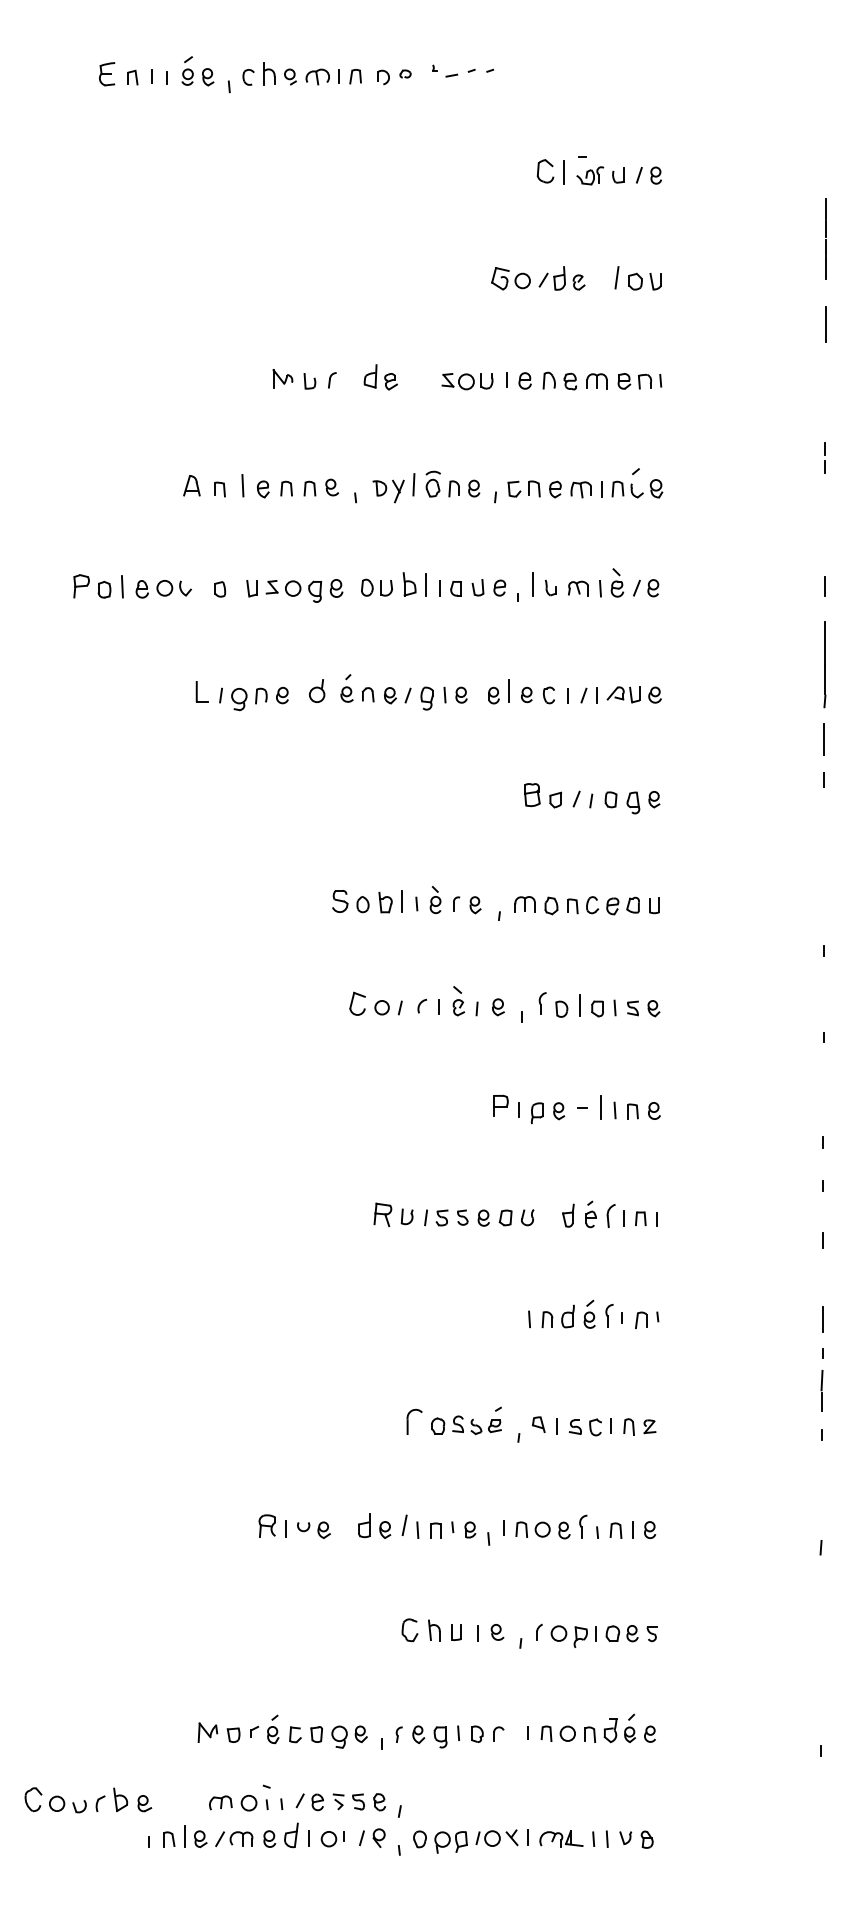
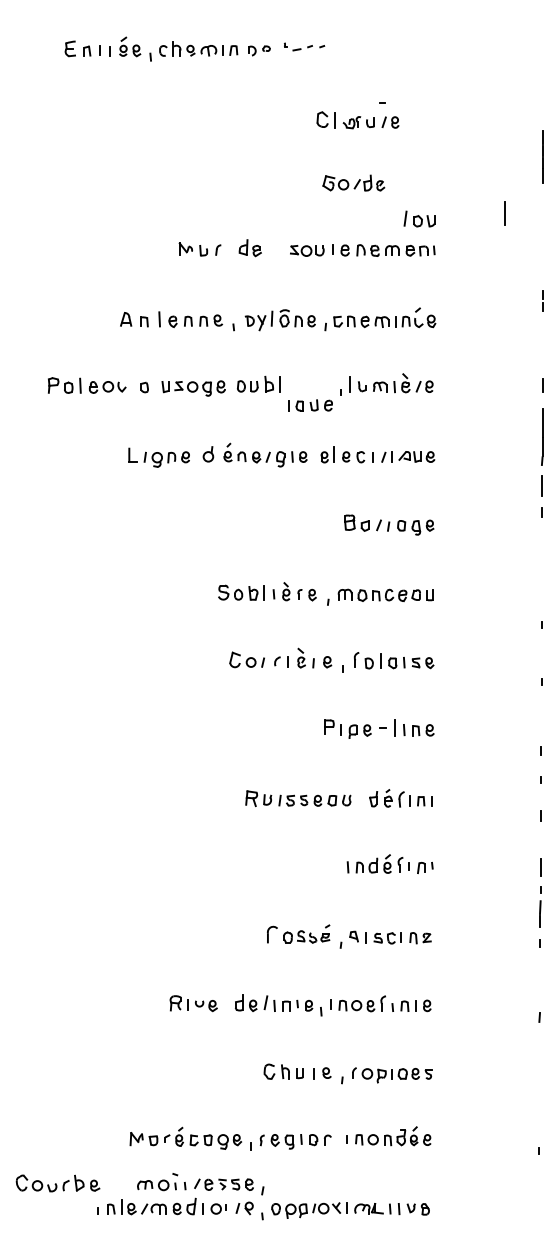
part: (598, 172) -> (357, 120), moved
part: (638, 277) -> (419, 218), moved
line: (825, 324) -> (504, 213), moved
part: (472, 587) -> (310, 405), moved

